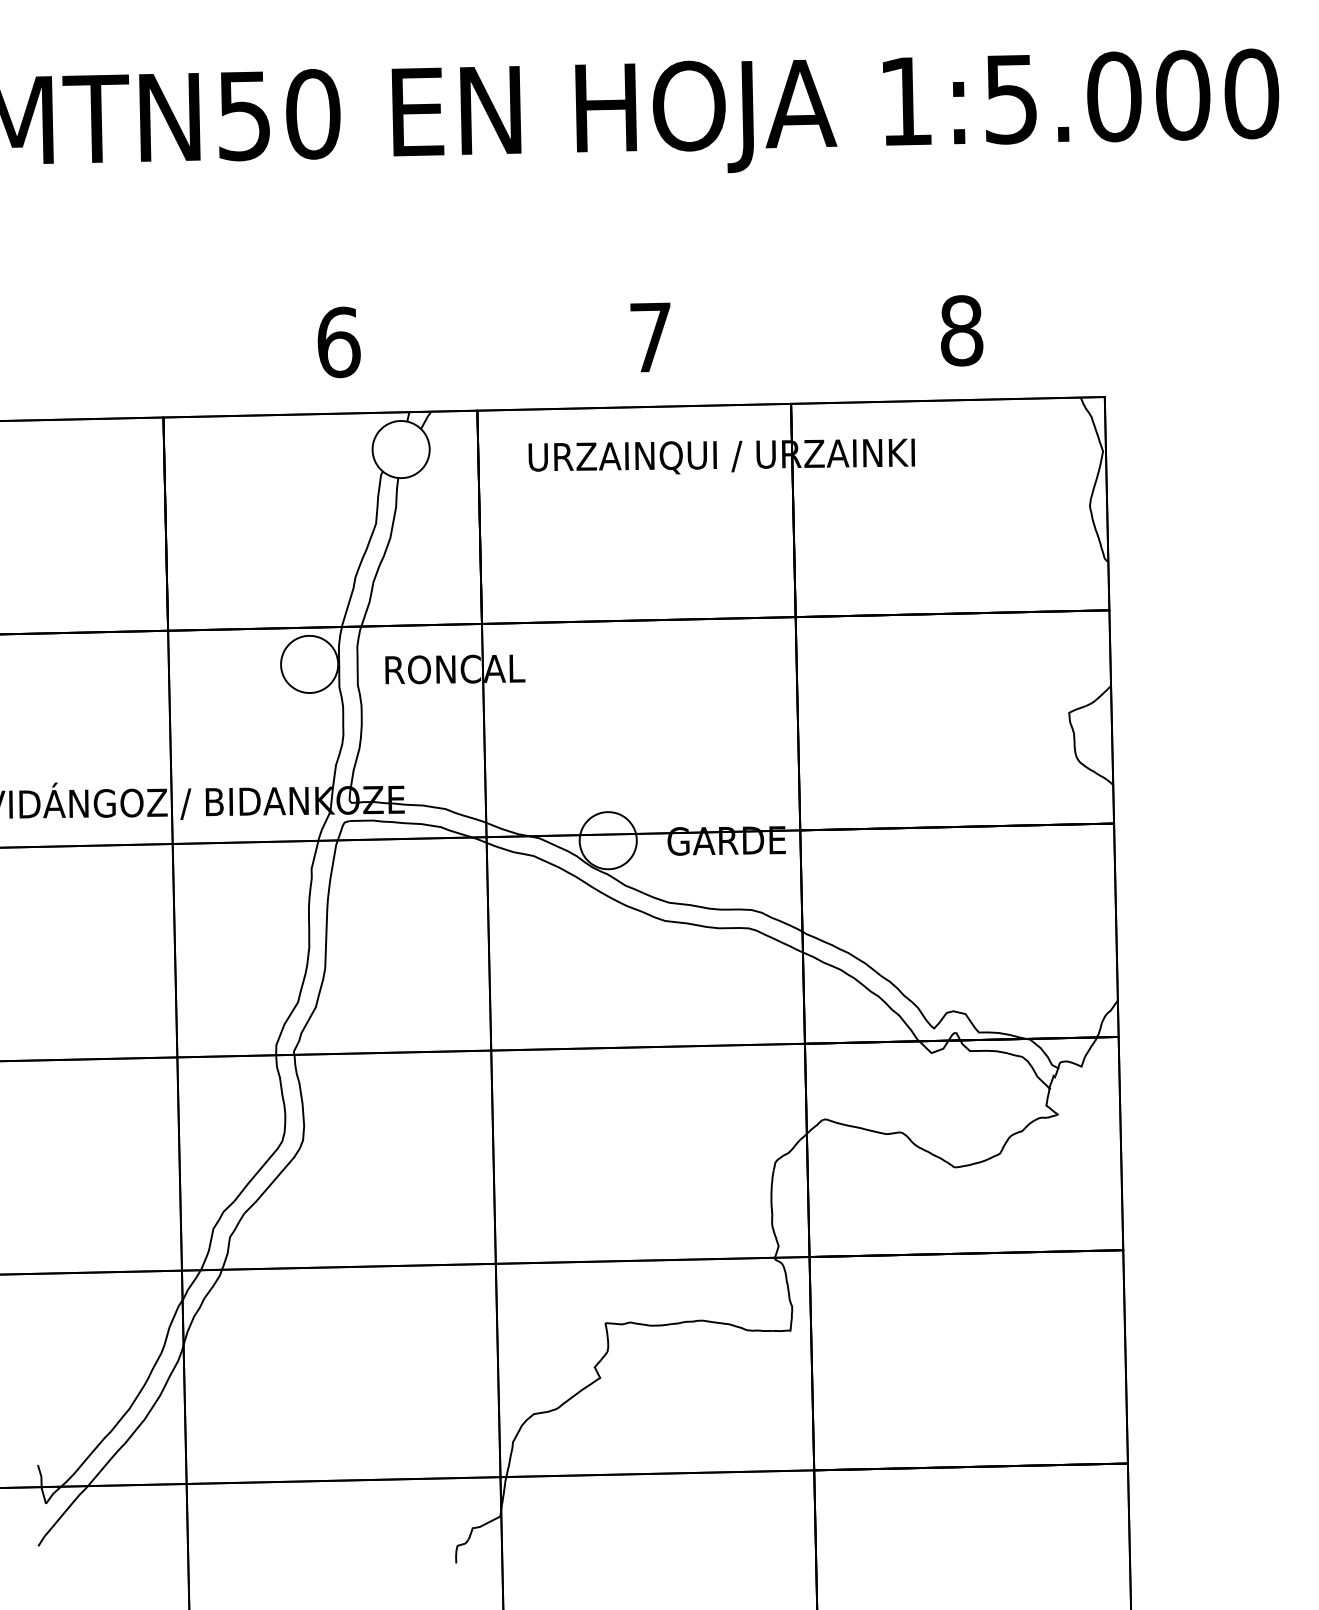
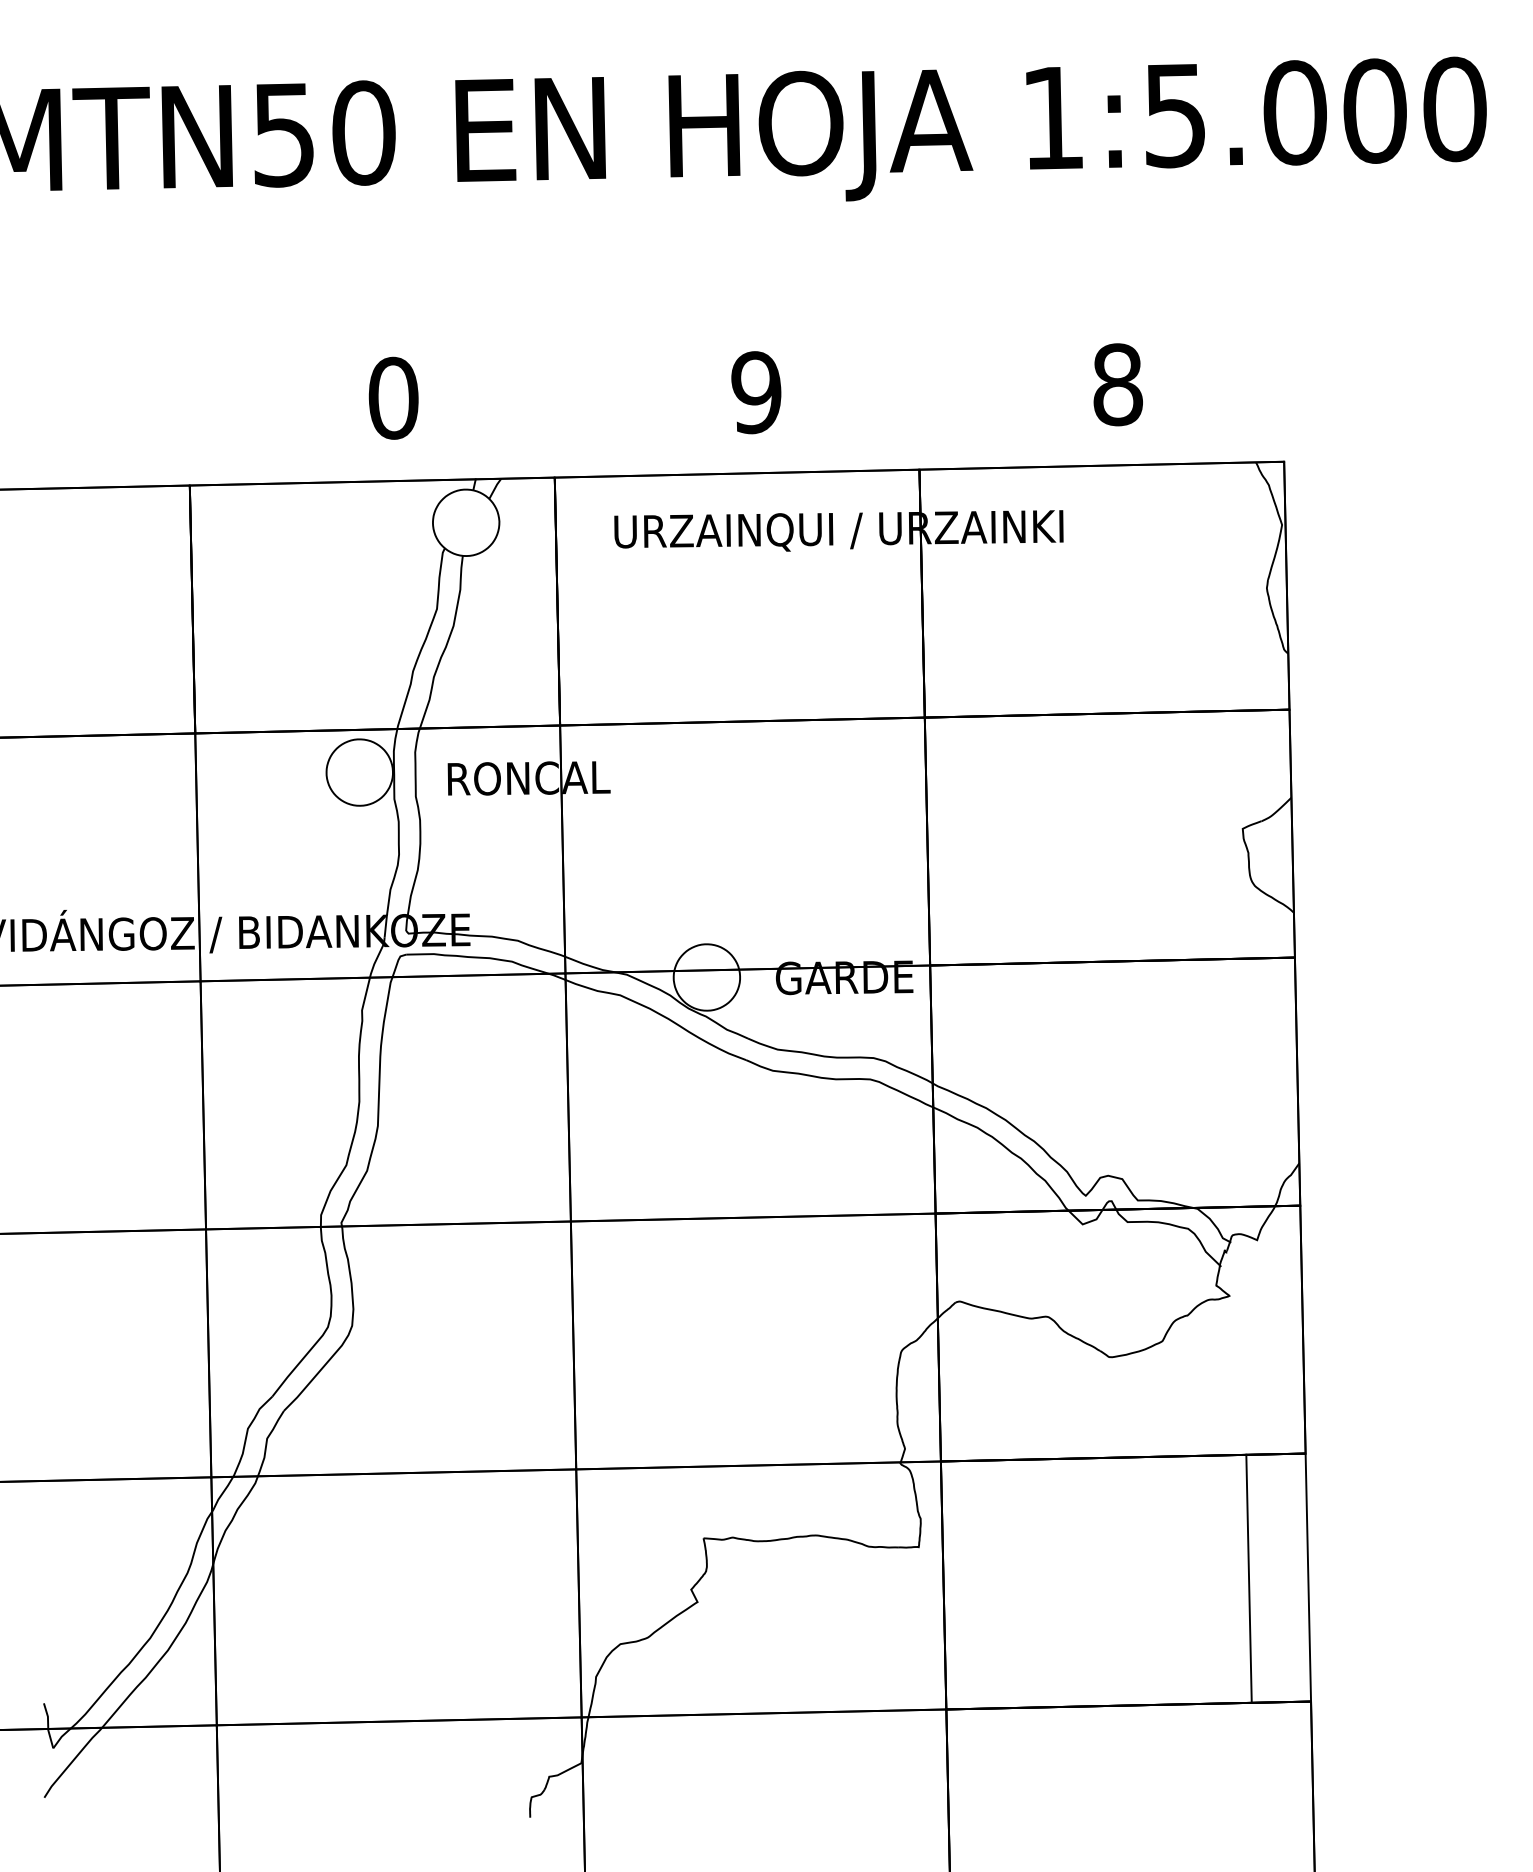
text: (650, 337) -> (756, 392), 7 -> 9
text: (338, 342) -> (393, 398), 6 -> 0
line: (1125, 1356) -> (1248, 1578), moved

